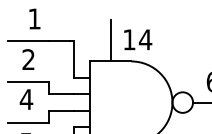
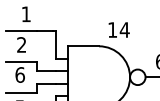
text: (137, 39) -> (118, 29), moved
line: (110, 40) -> (83, 30), removed
text: (26, 98) -> (20, 74), 4 -> 6

